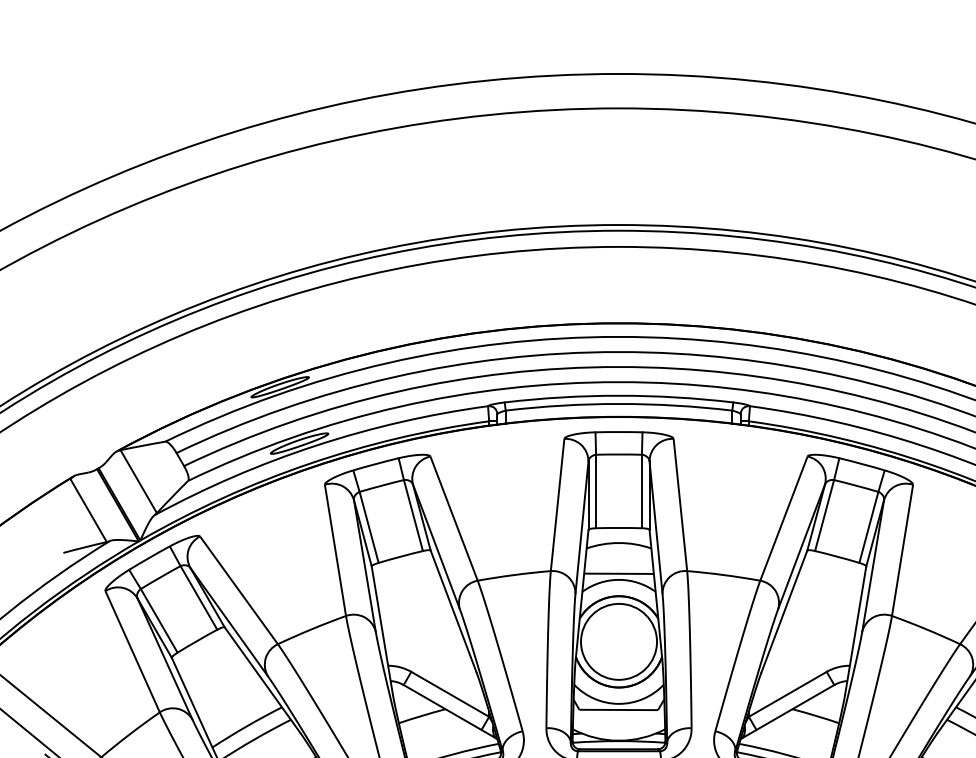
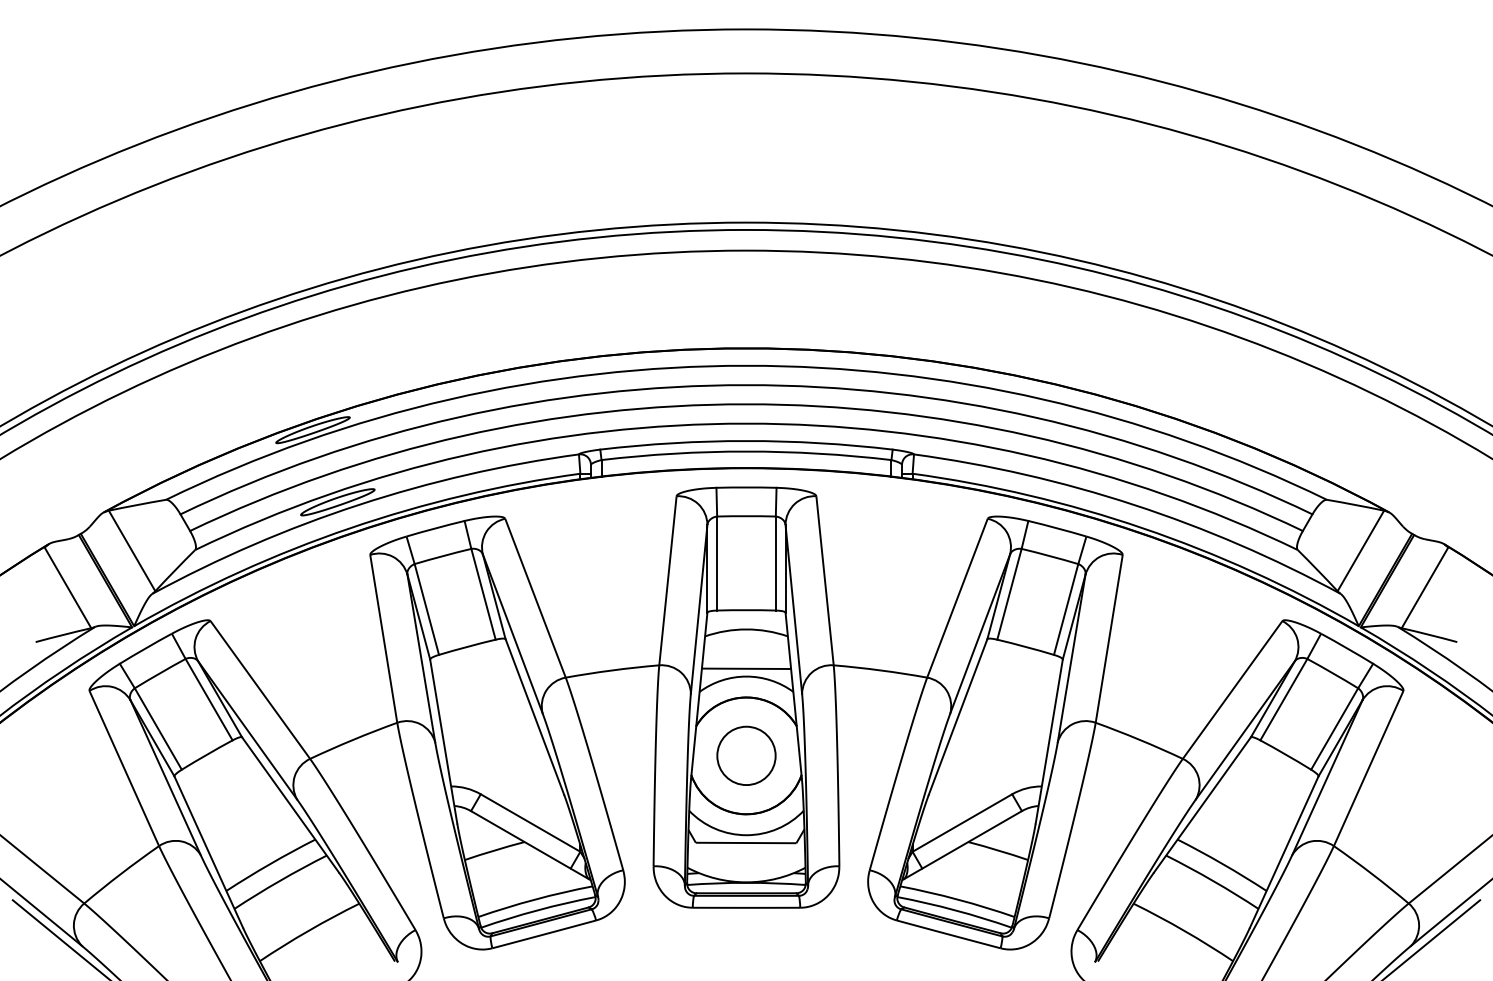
circle: (619, 641) -> (746, 755), size x0.6

